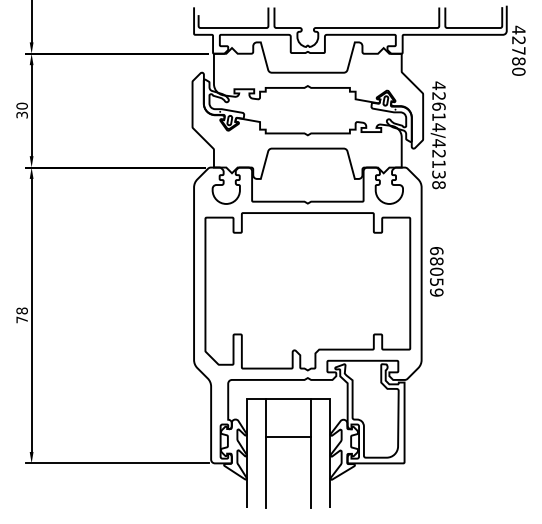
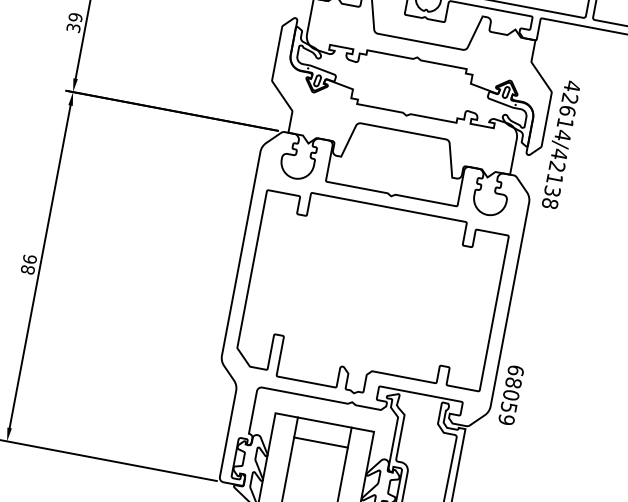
text: (21, 106) -> (74, 17), 30 -> 39
text: (436, 271) -> (511, 394), moved
text: (21, 315) -> (28, 264), 78 -> 86
line: (288, 436) -> (321, 442), moved

